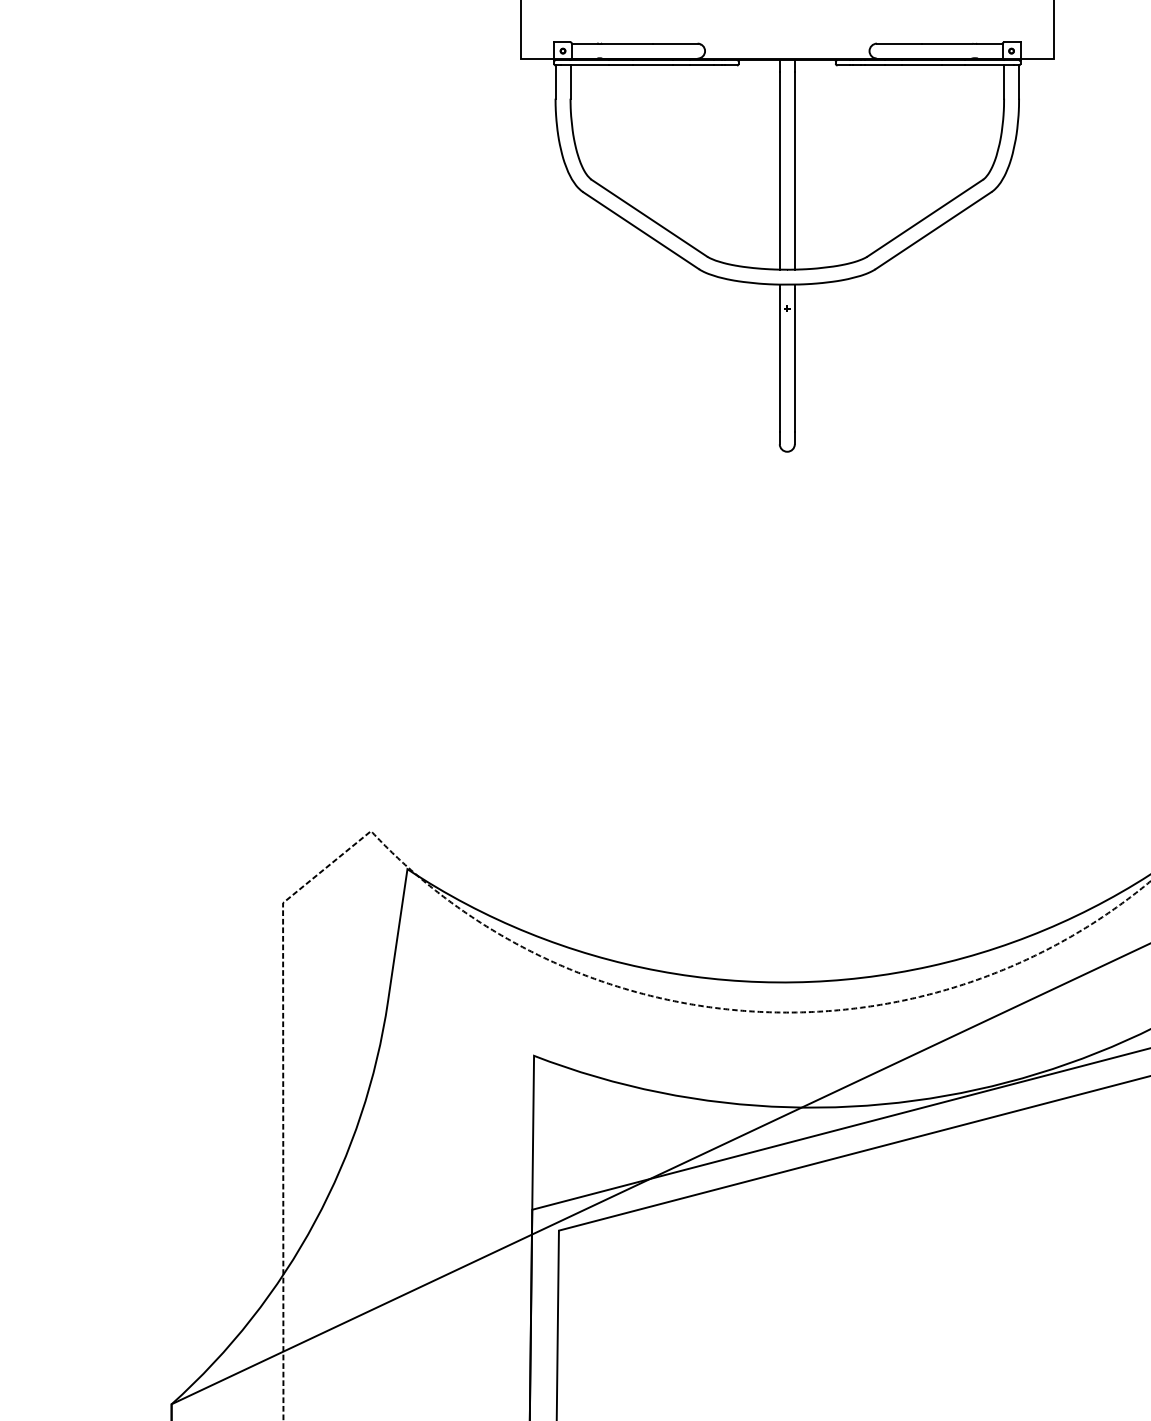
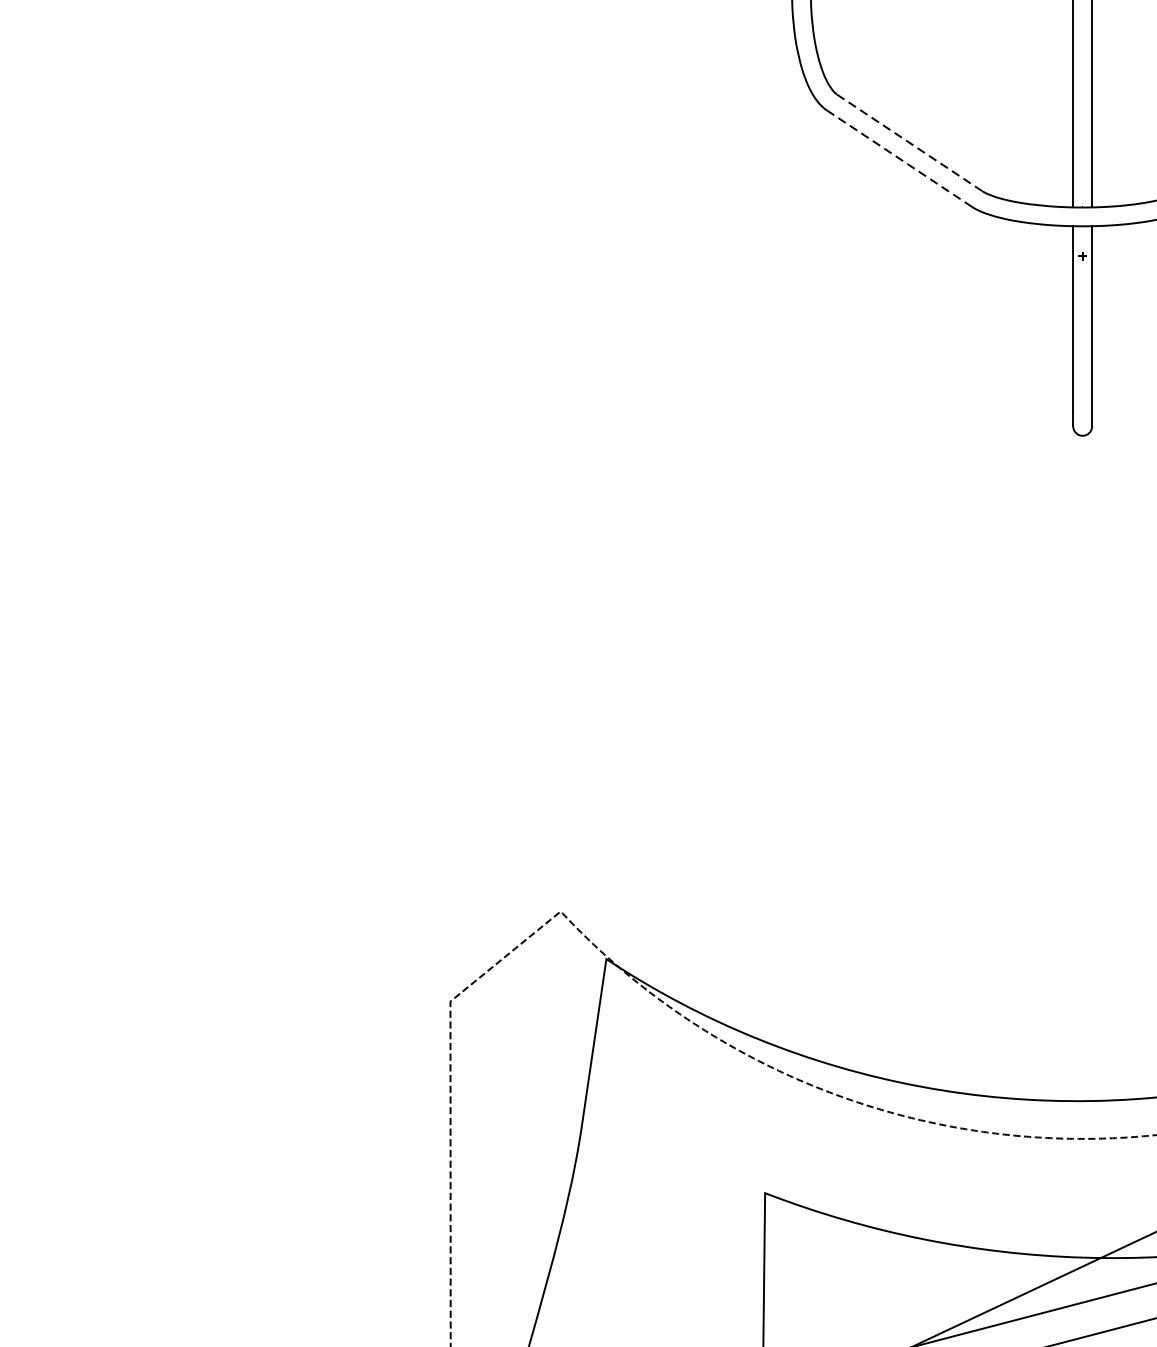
line: (649, 217) -> (909, 142), solid -> dashed
line: (641, 230) -> (899, 158), solid -> dashed

